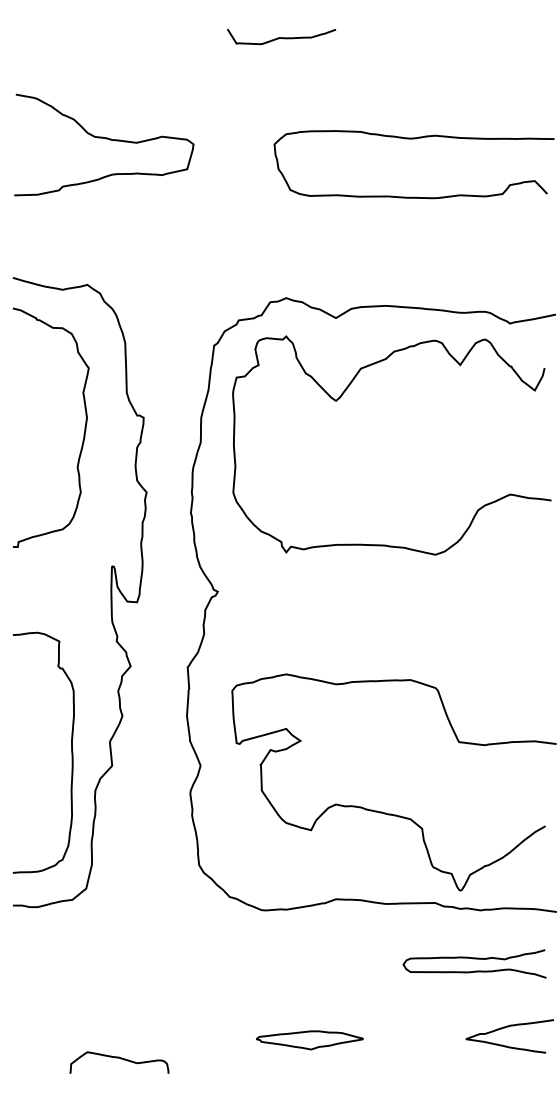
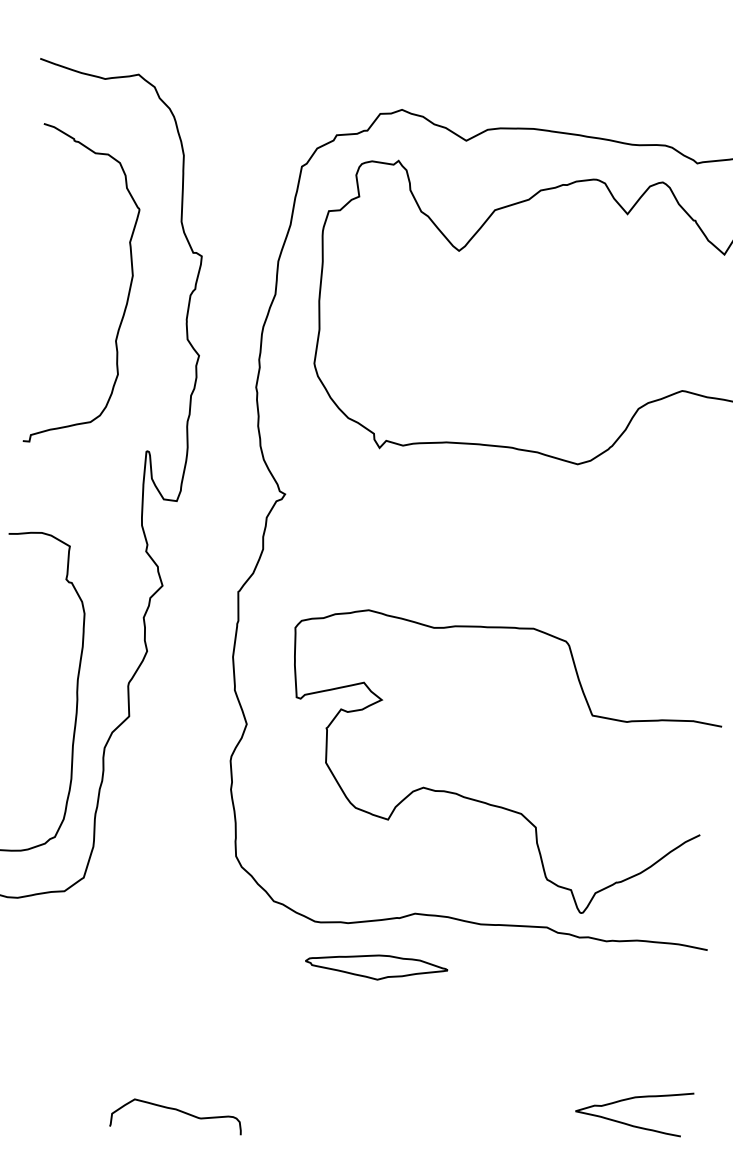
curve: (83, 433) -> (126, 296), moved
curve: (474, 959) -> (593, 1006), removed
part: (309, 1040) -> (376, 967), moved
curve: (120, 1059) -> (178, 1112), moved

